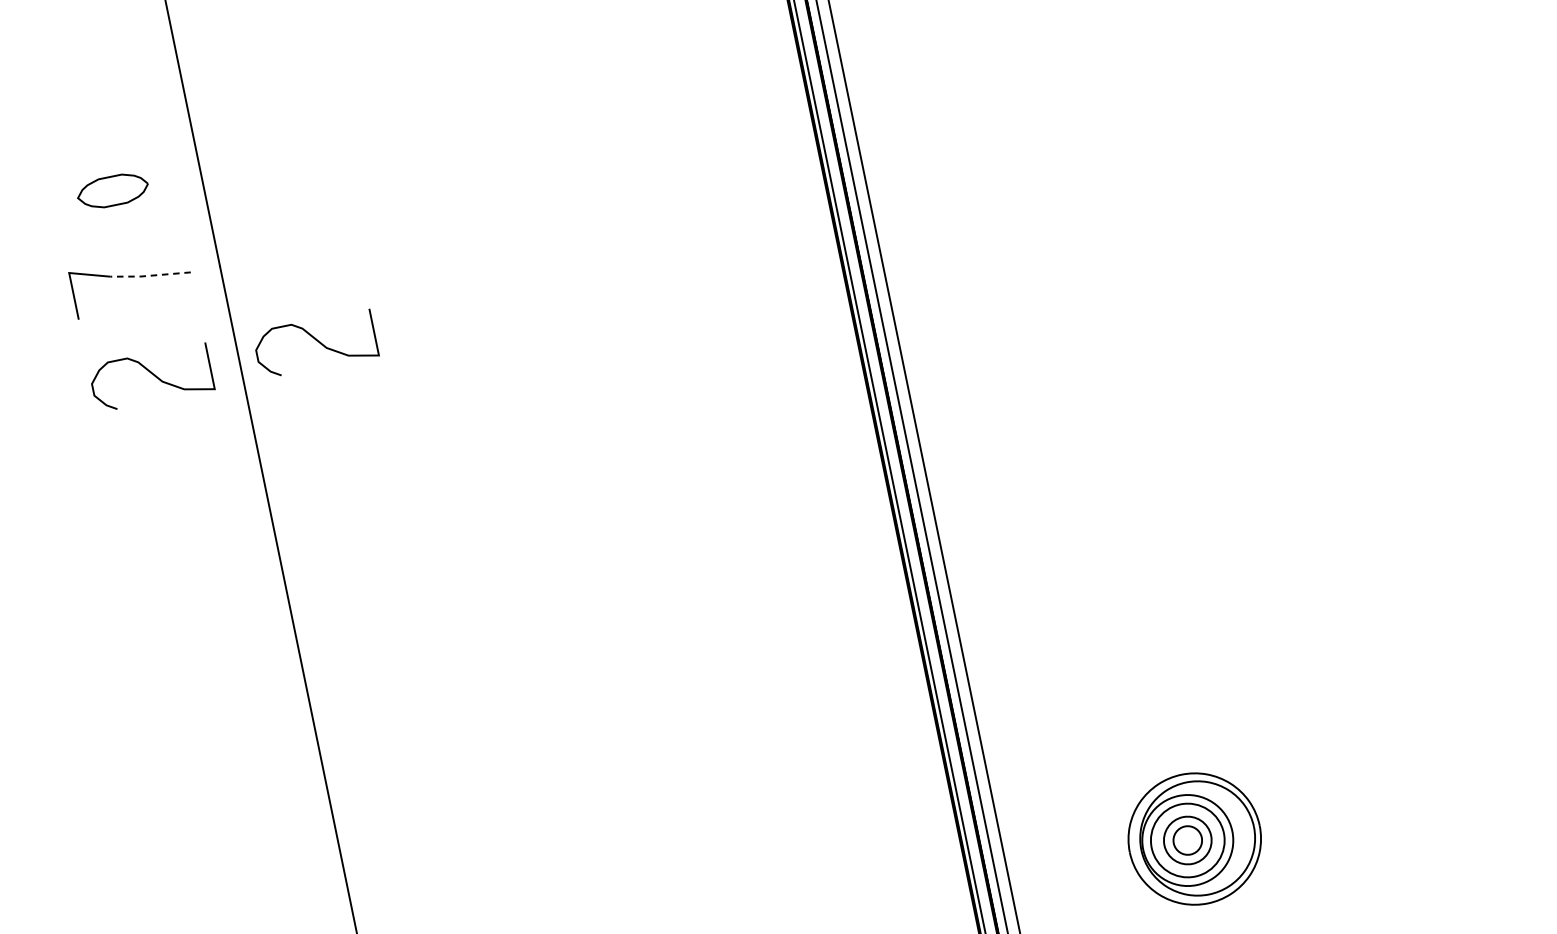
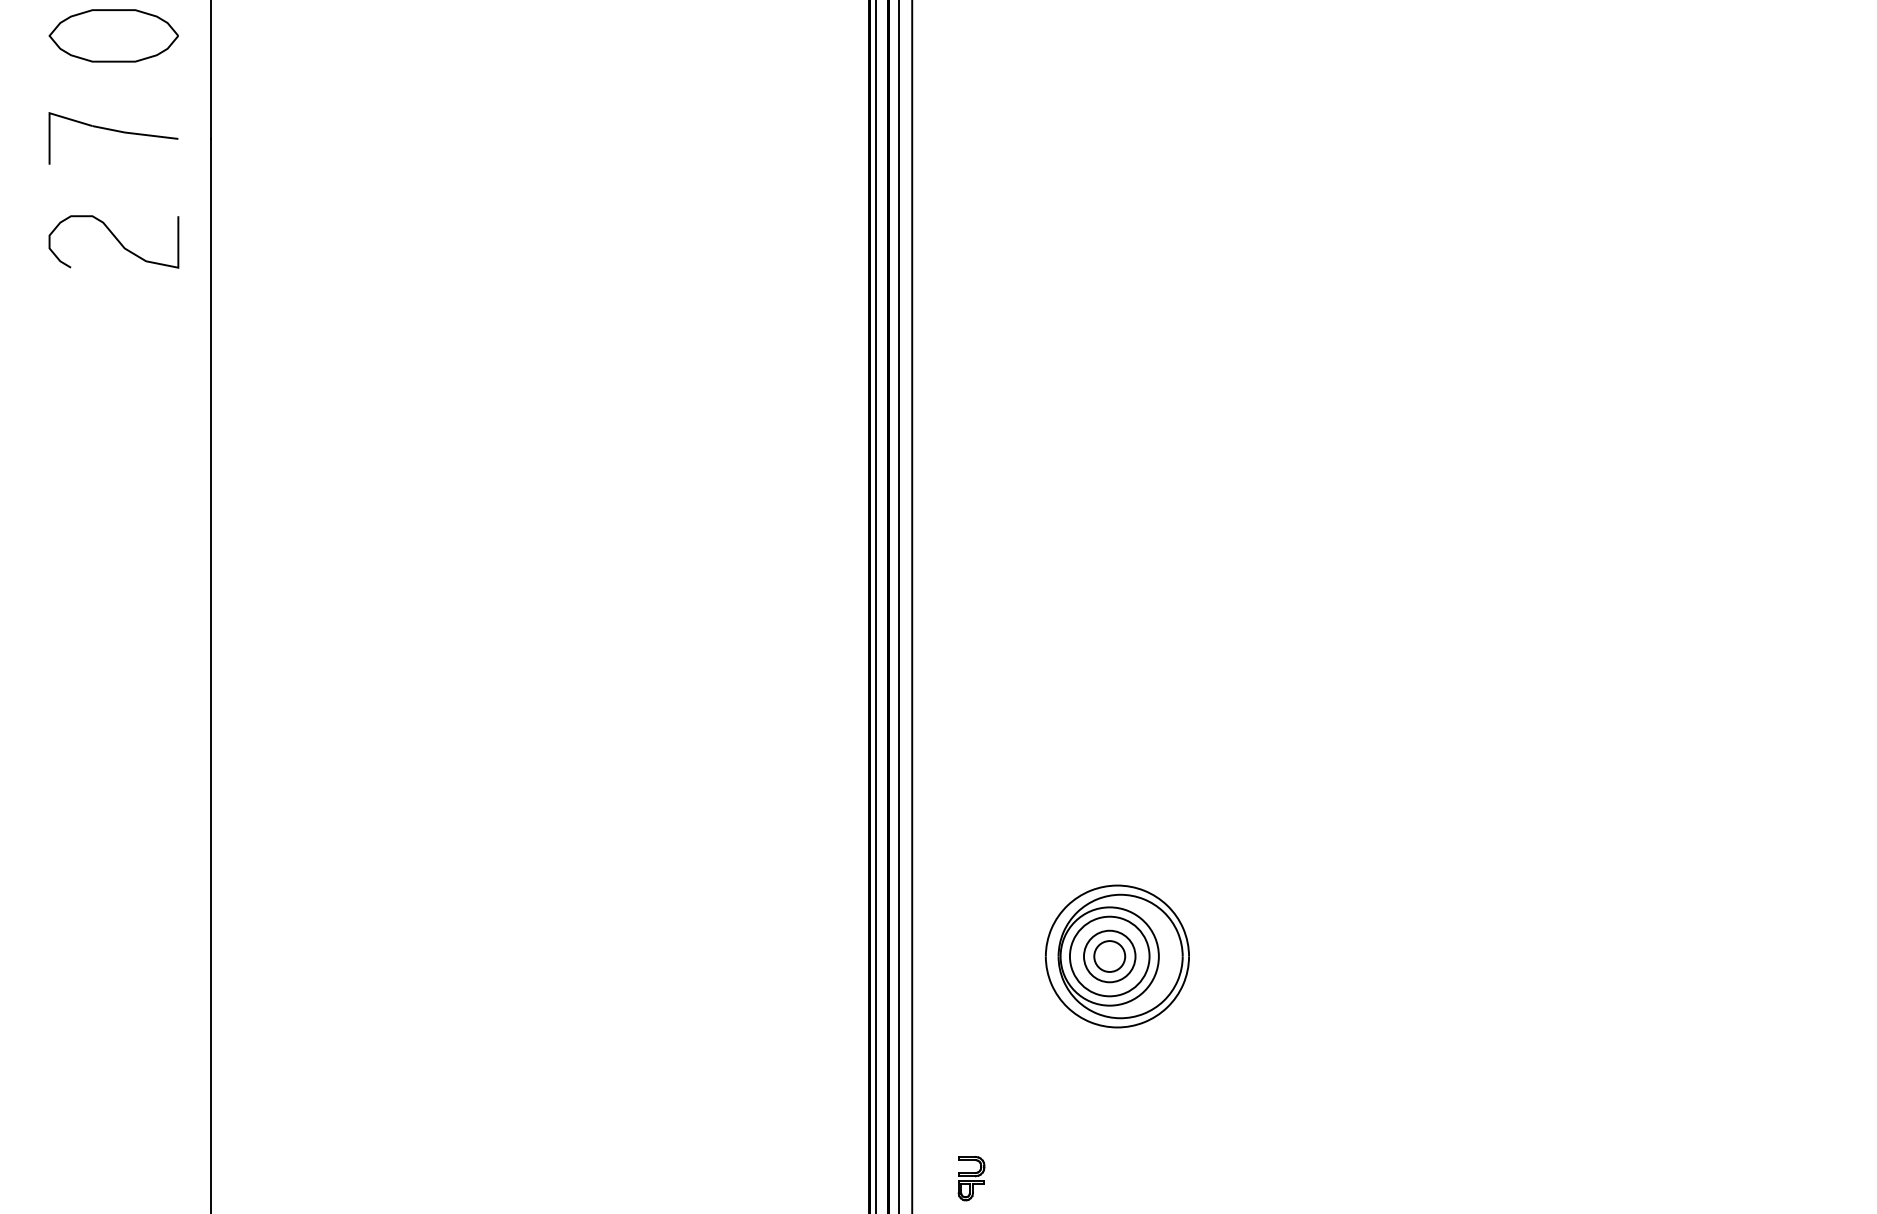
part: (112, 190) -> (113, 35), size x1.67
line: (150, 275) -> (134, 133), dashed -> solid
curve: (317, 342) -> (297, 240), removed

